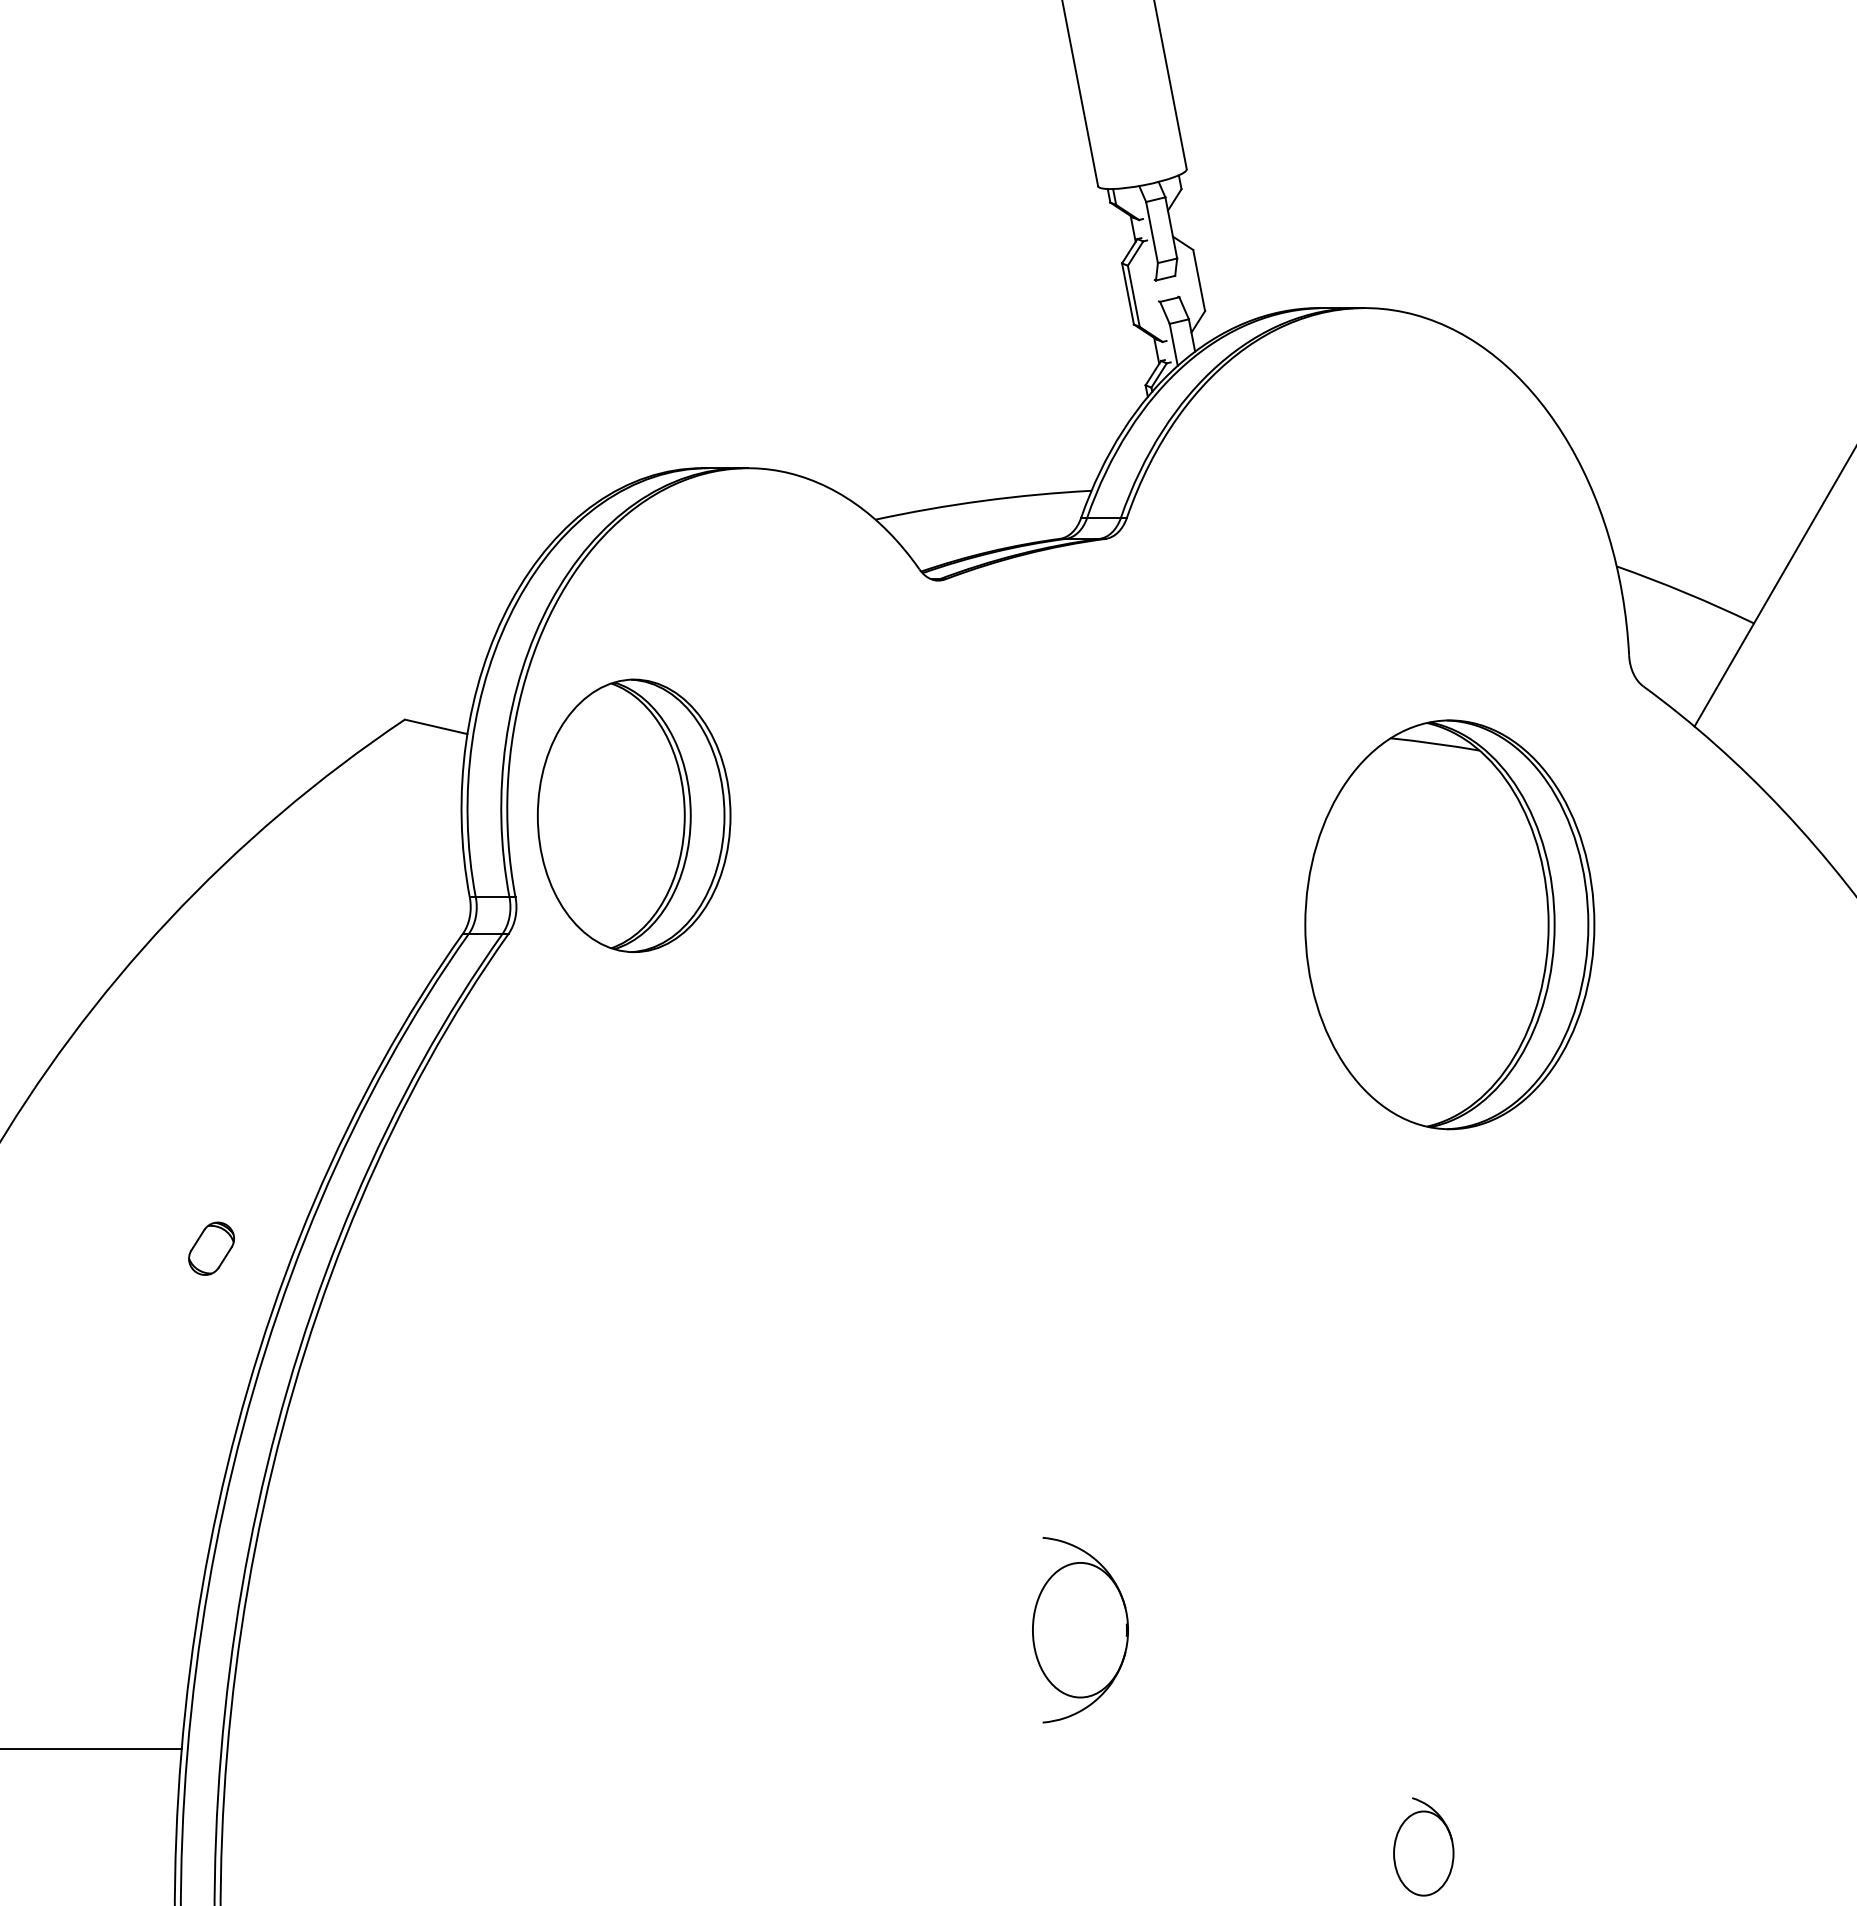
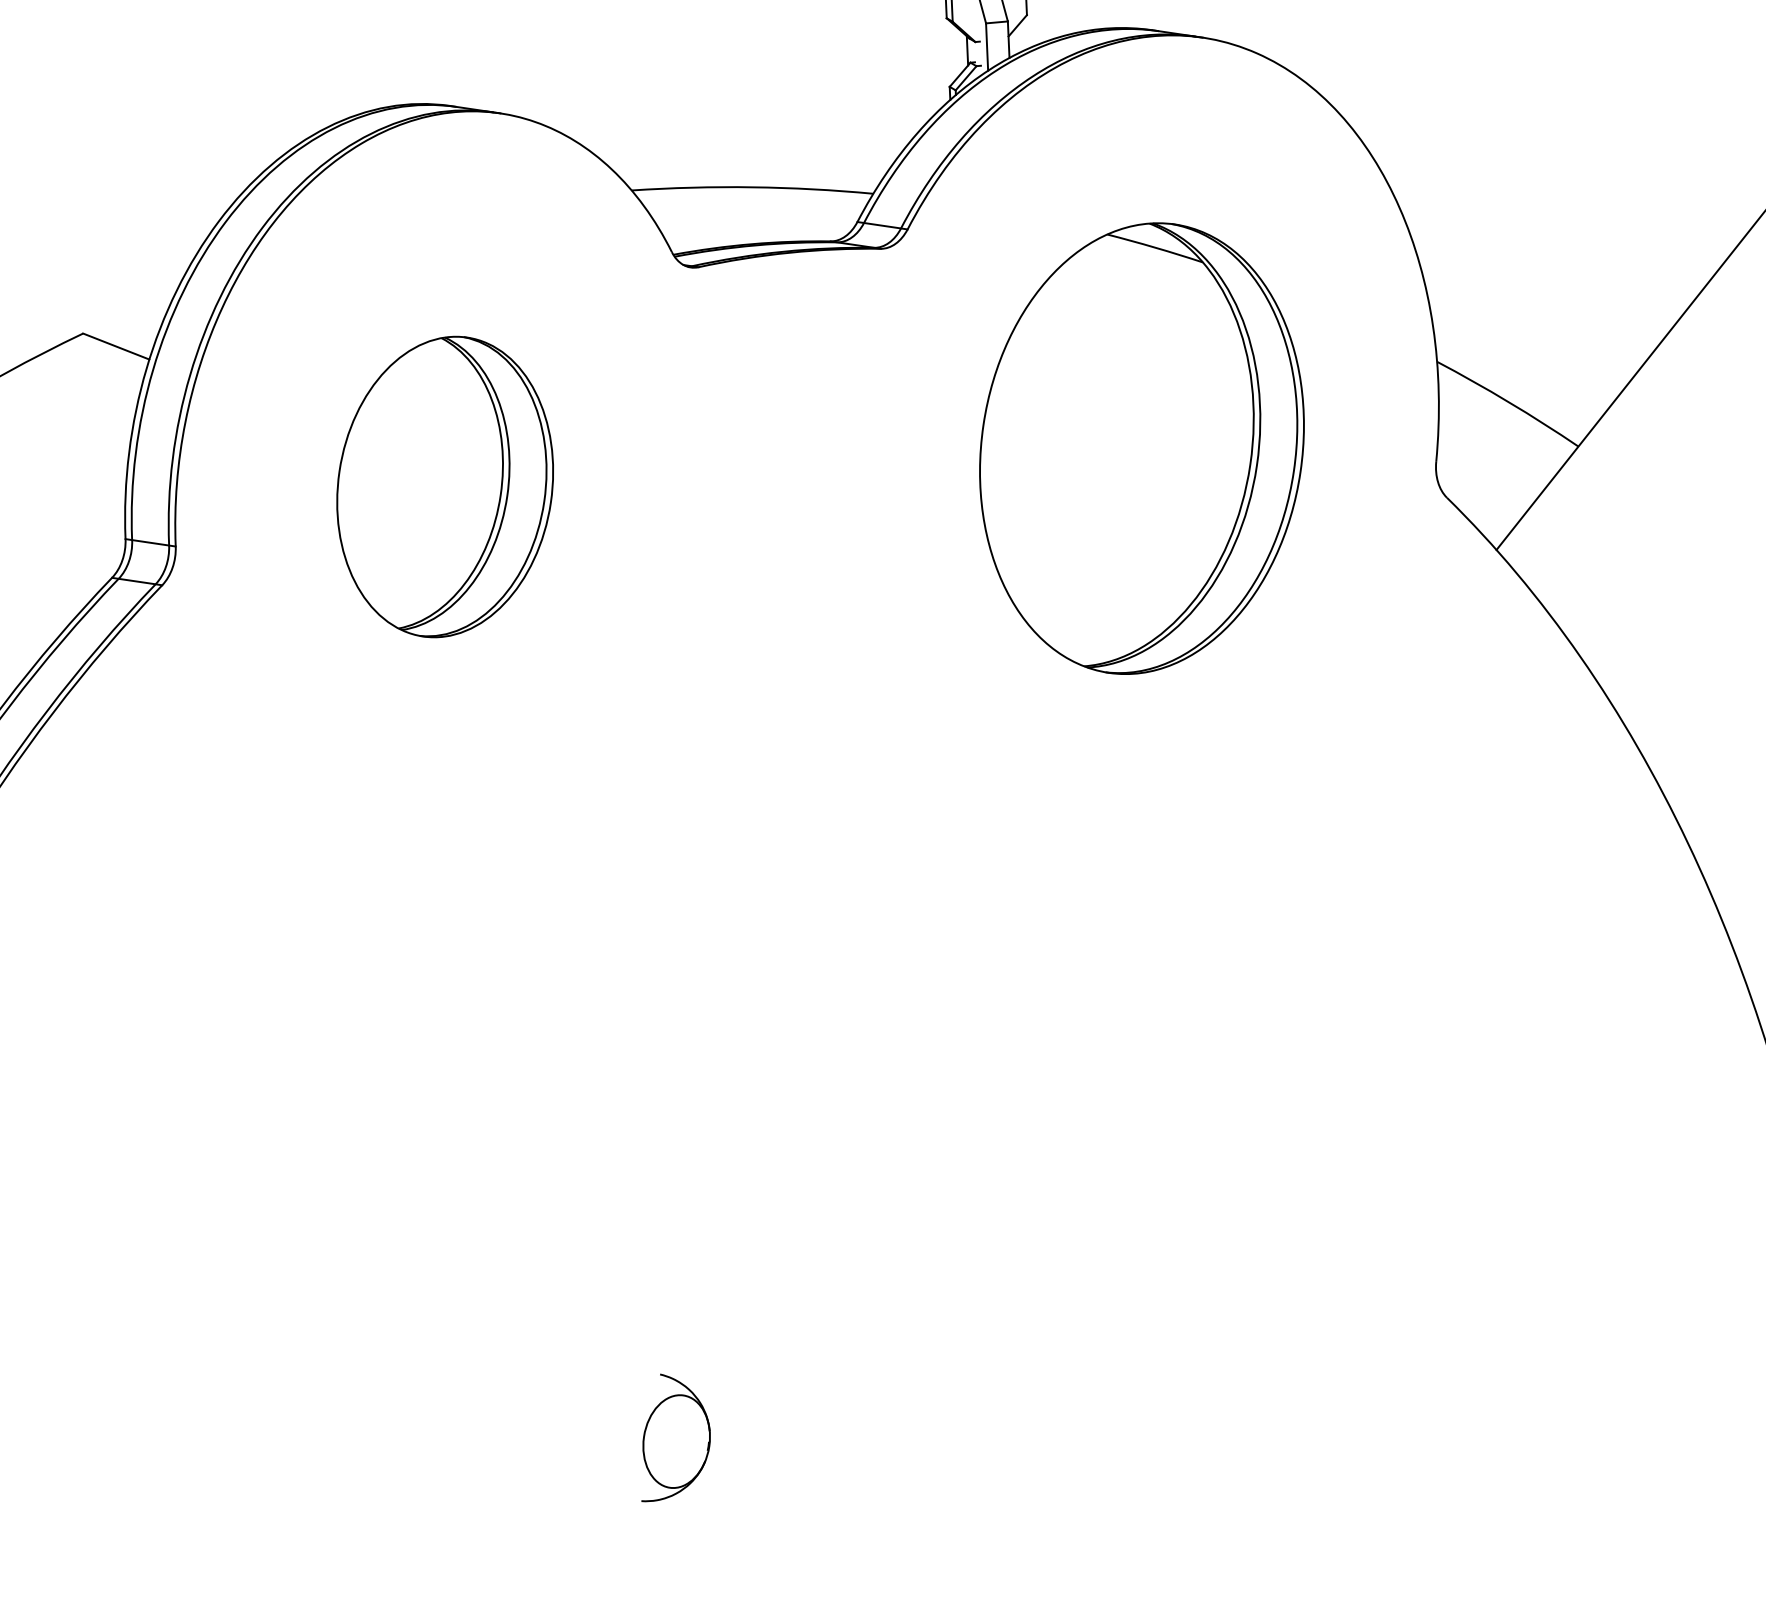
part: (633, 815) -> (444, 486), moved
part: (1449, 924) -> (1141, 448), moved
part: (1080, 1629) -> (676, 1440), size x0.62

